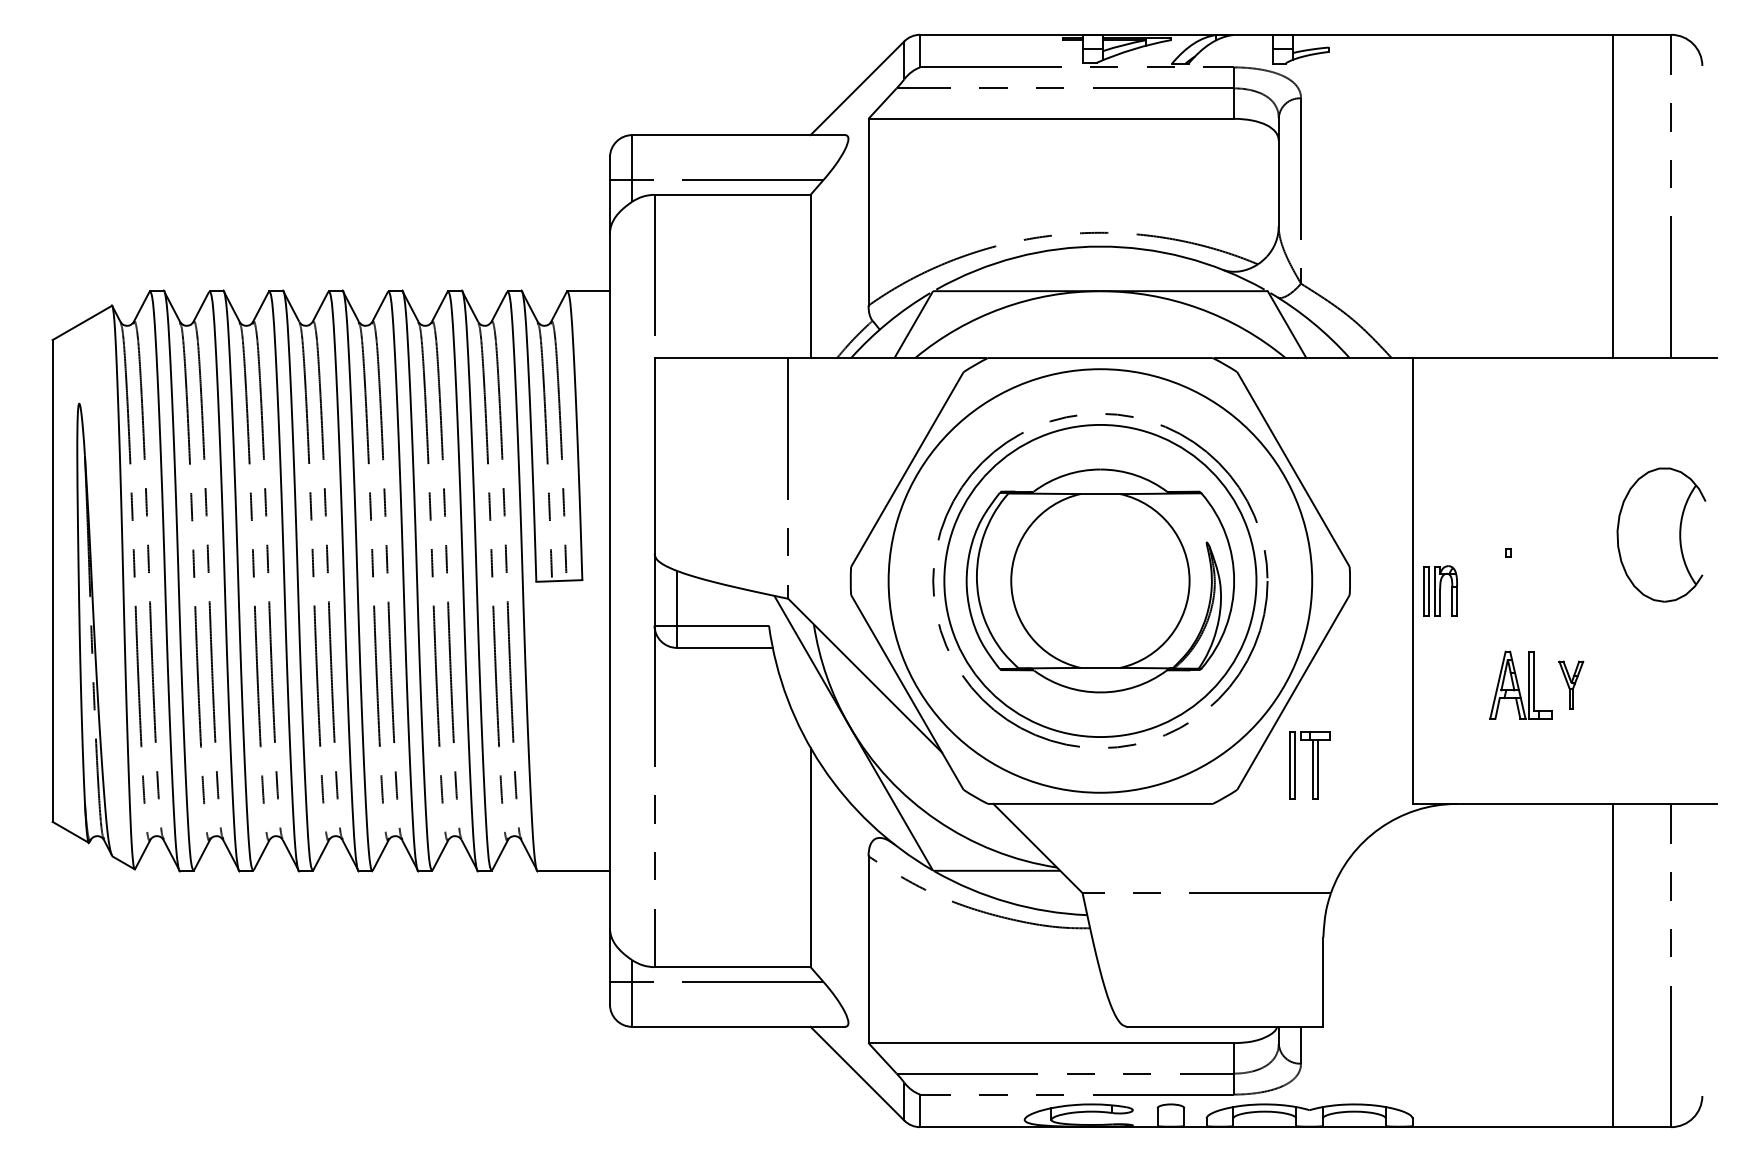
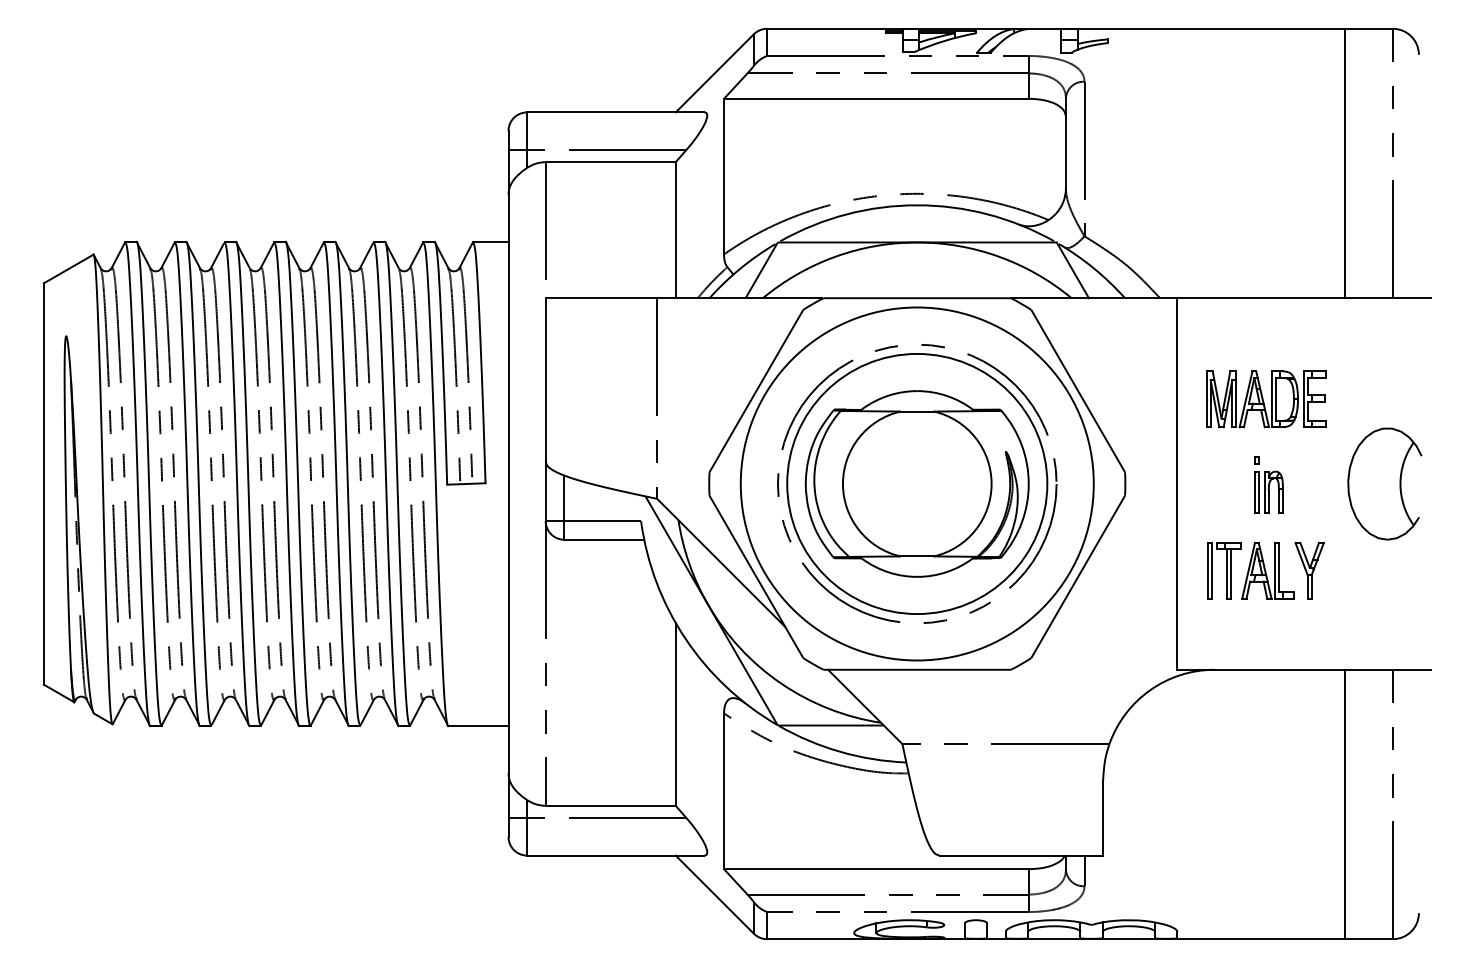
part: (1519, 479) -> (1266, 399), added
part: (1661, 534) -> (1384, 483), moved
part: (1440, 590) -> (1269, 491), moved
part: (1571, 684) -> (1309, 570), size x1.43
part: (1309, 765) -> (1224, 571), moved

